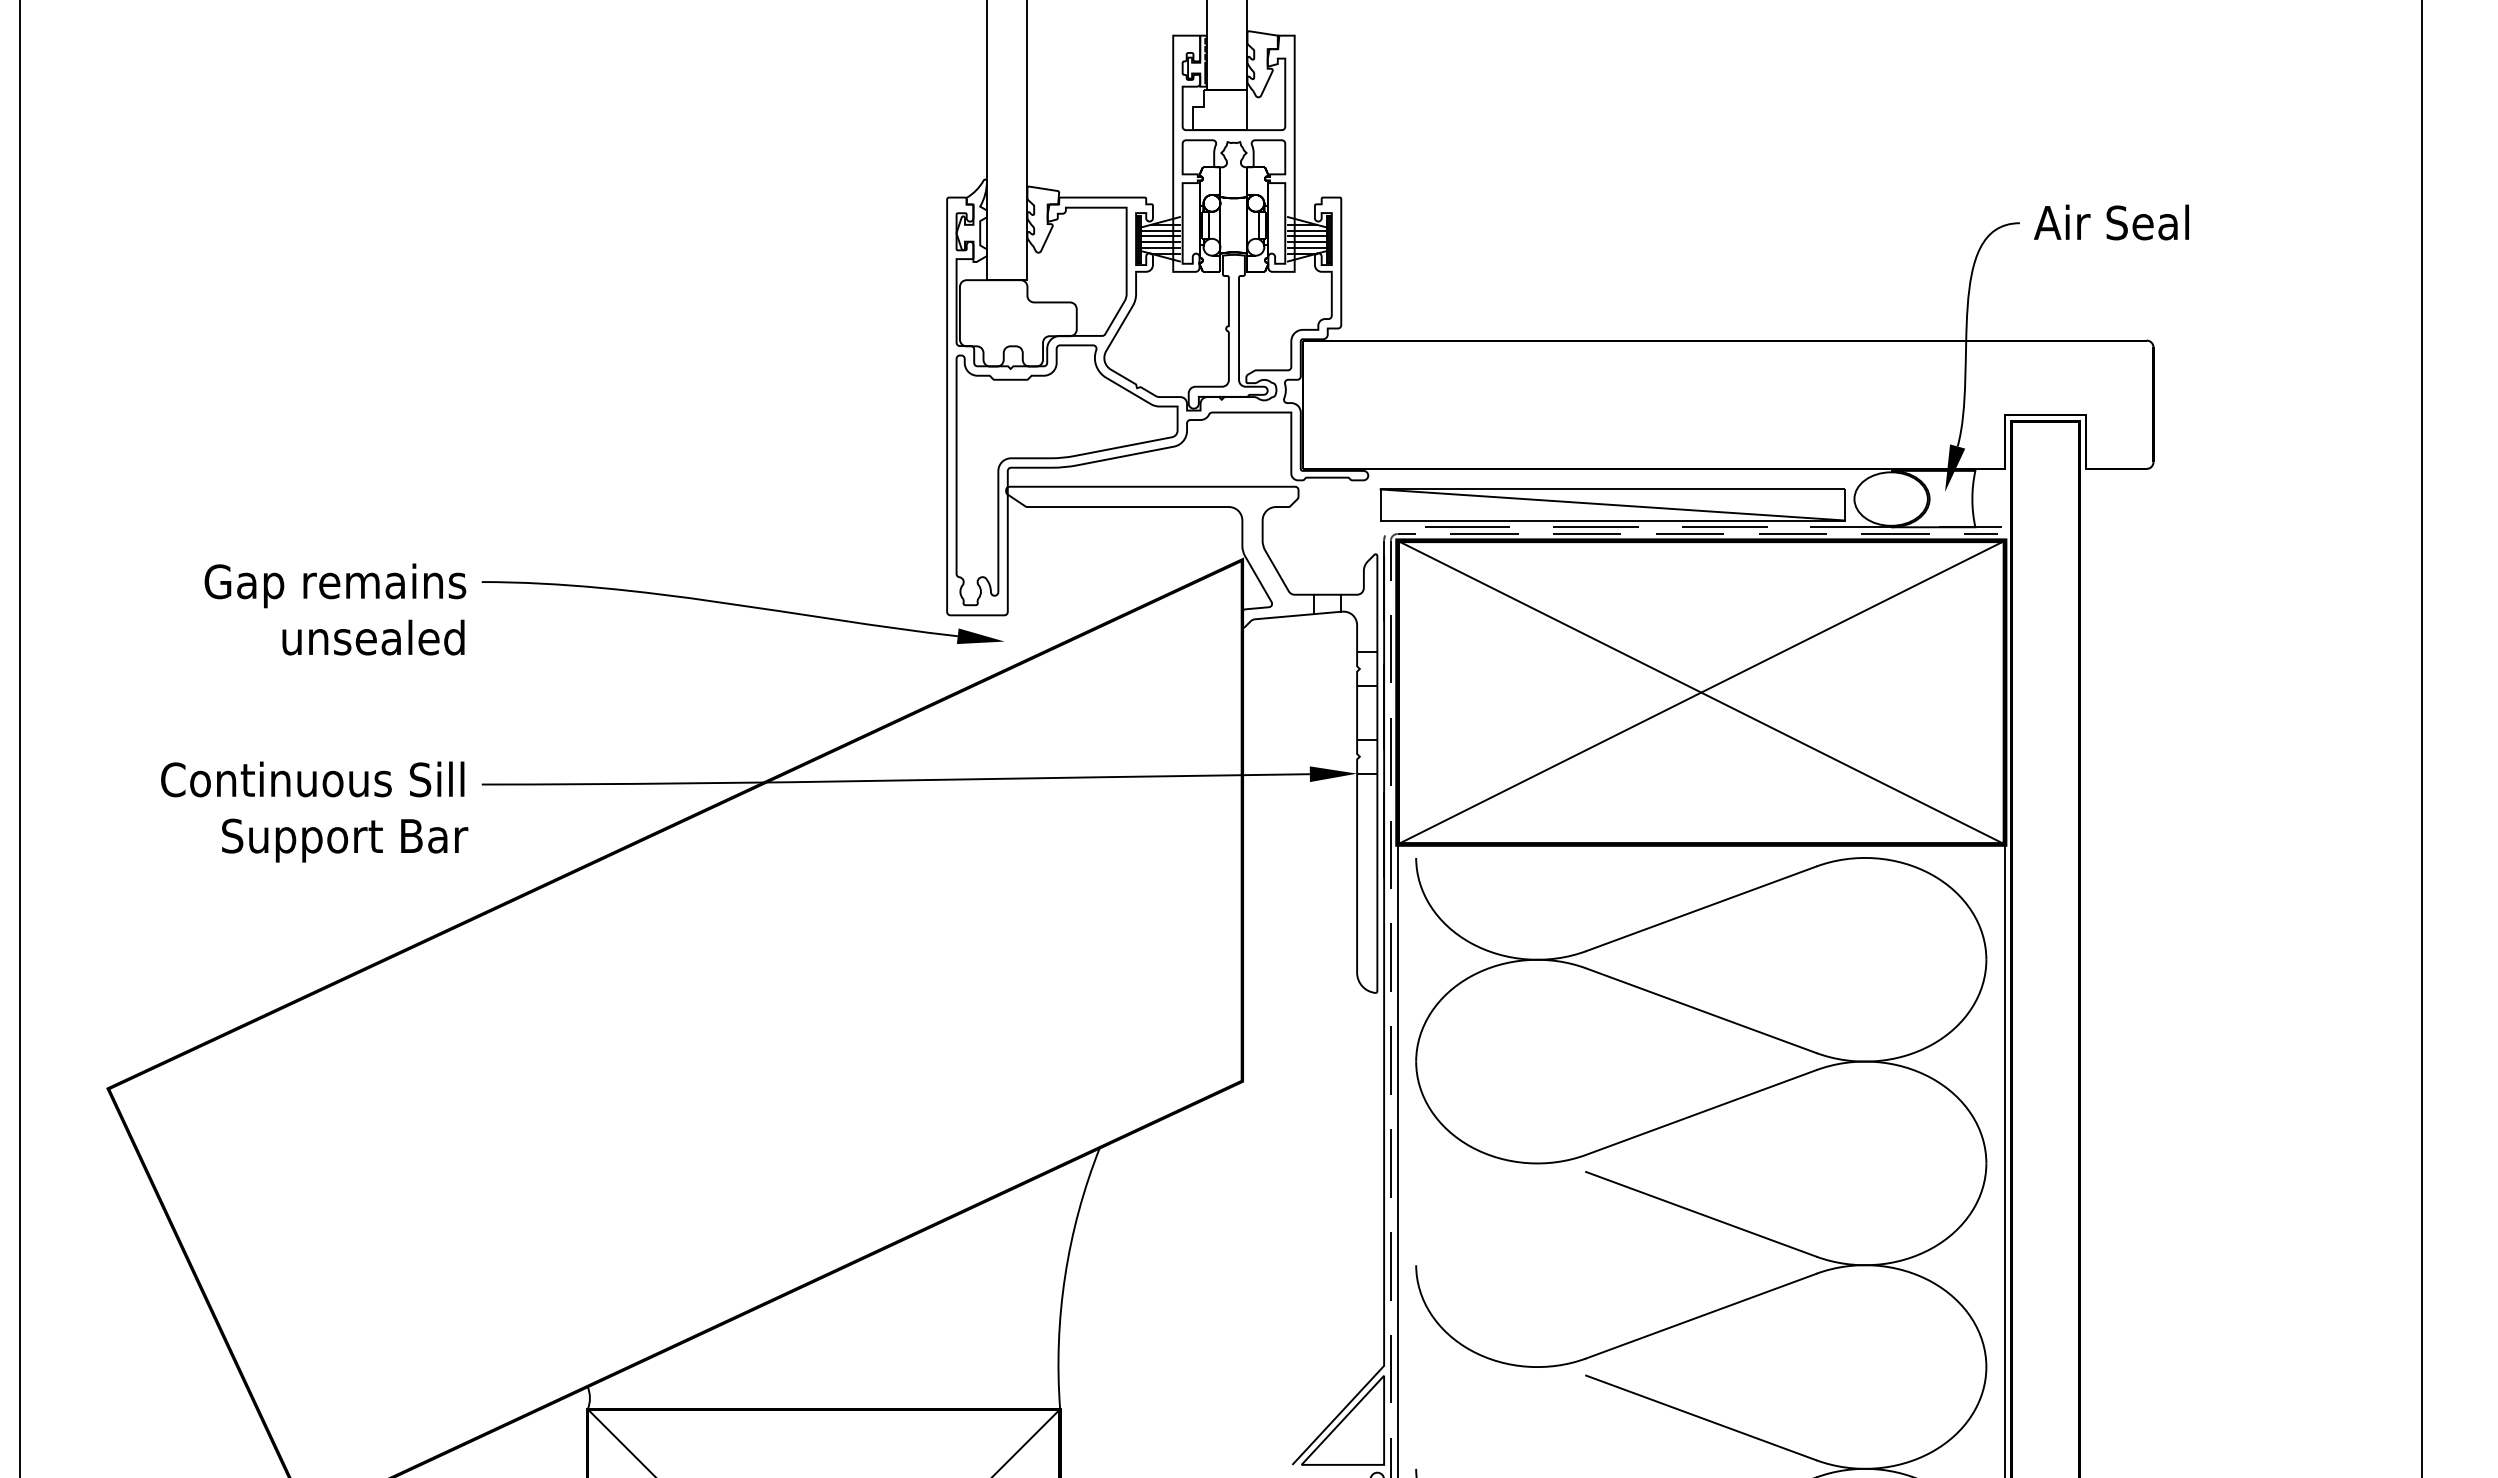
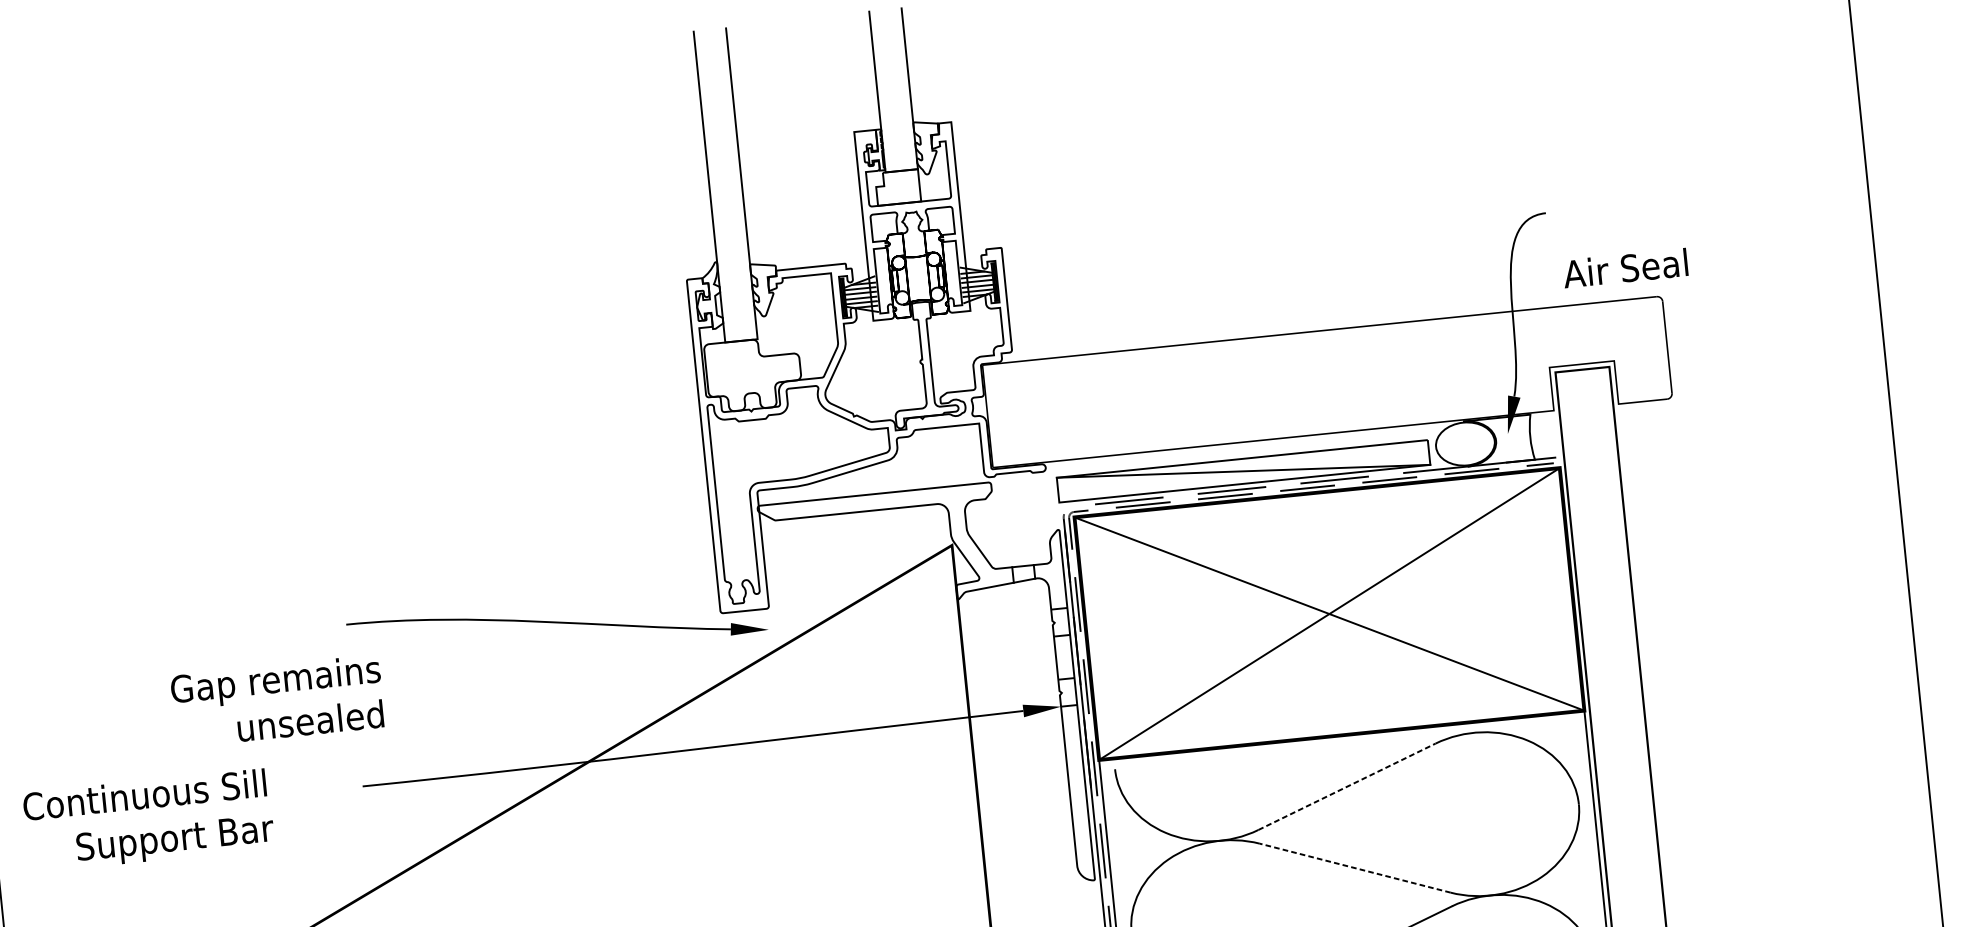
text: (2111, 222) -> (1625, 268), moved
text: (335, 609) -> (277, 701), moved
text: (314, 811) -> (148, 820), moved
line: (1701, 908) -> (1347, 786), solid -> dashed
line: (1701, 1010) -> (1355, 867), solid -> dashed

